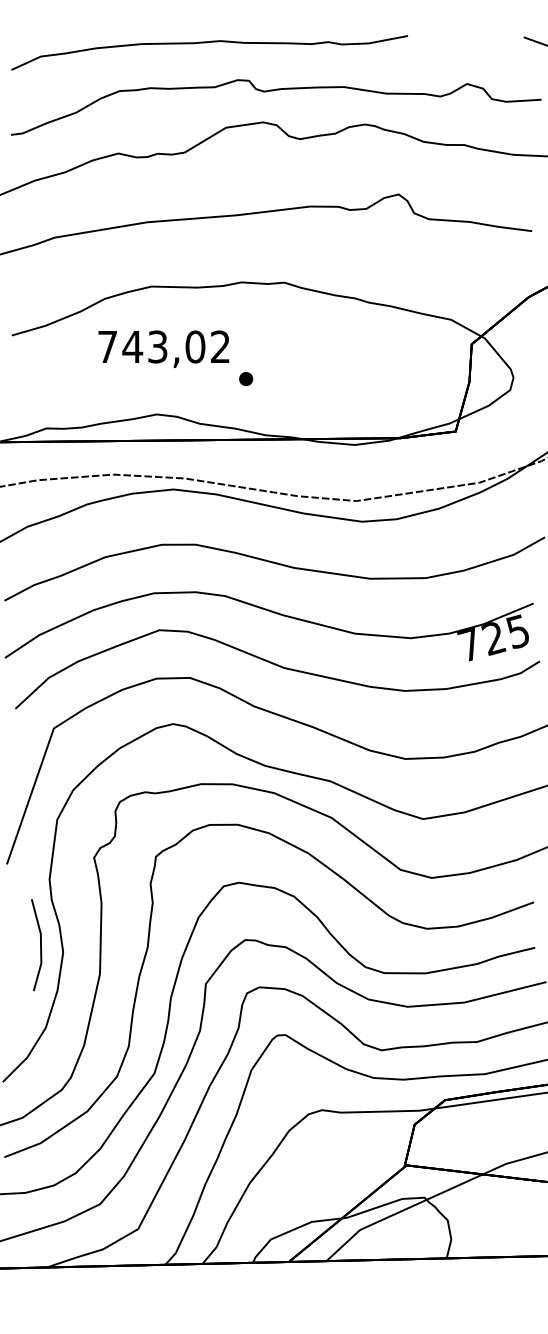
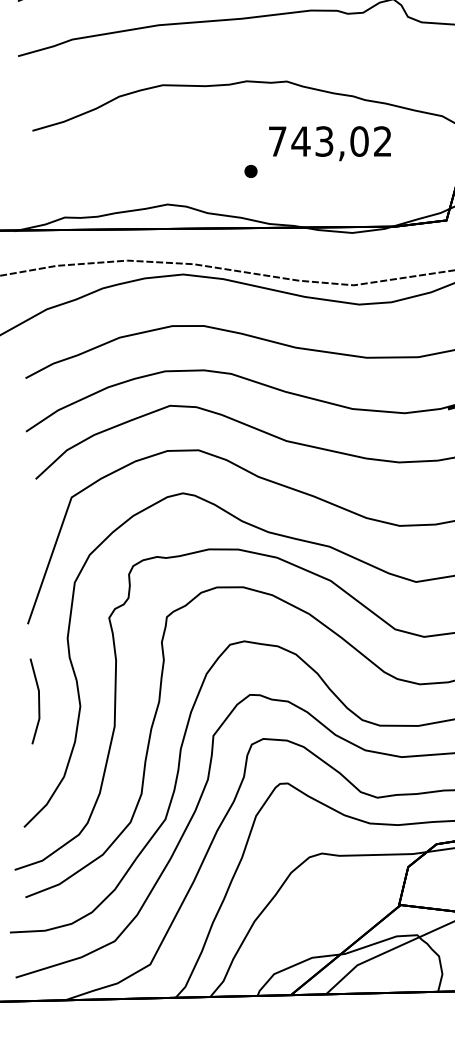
text: (163, 348) -> (329, 142), moved
line: (40, 945) -> (38, 701), moved

